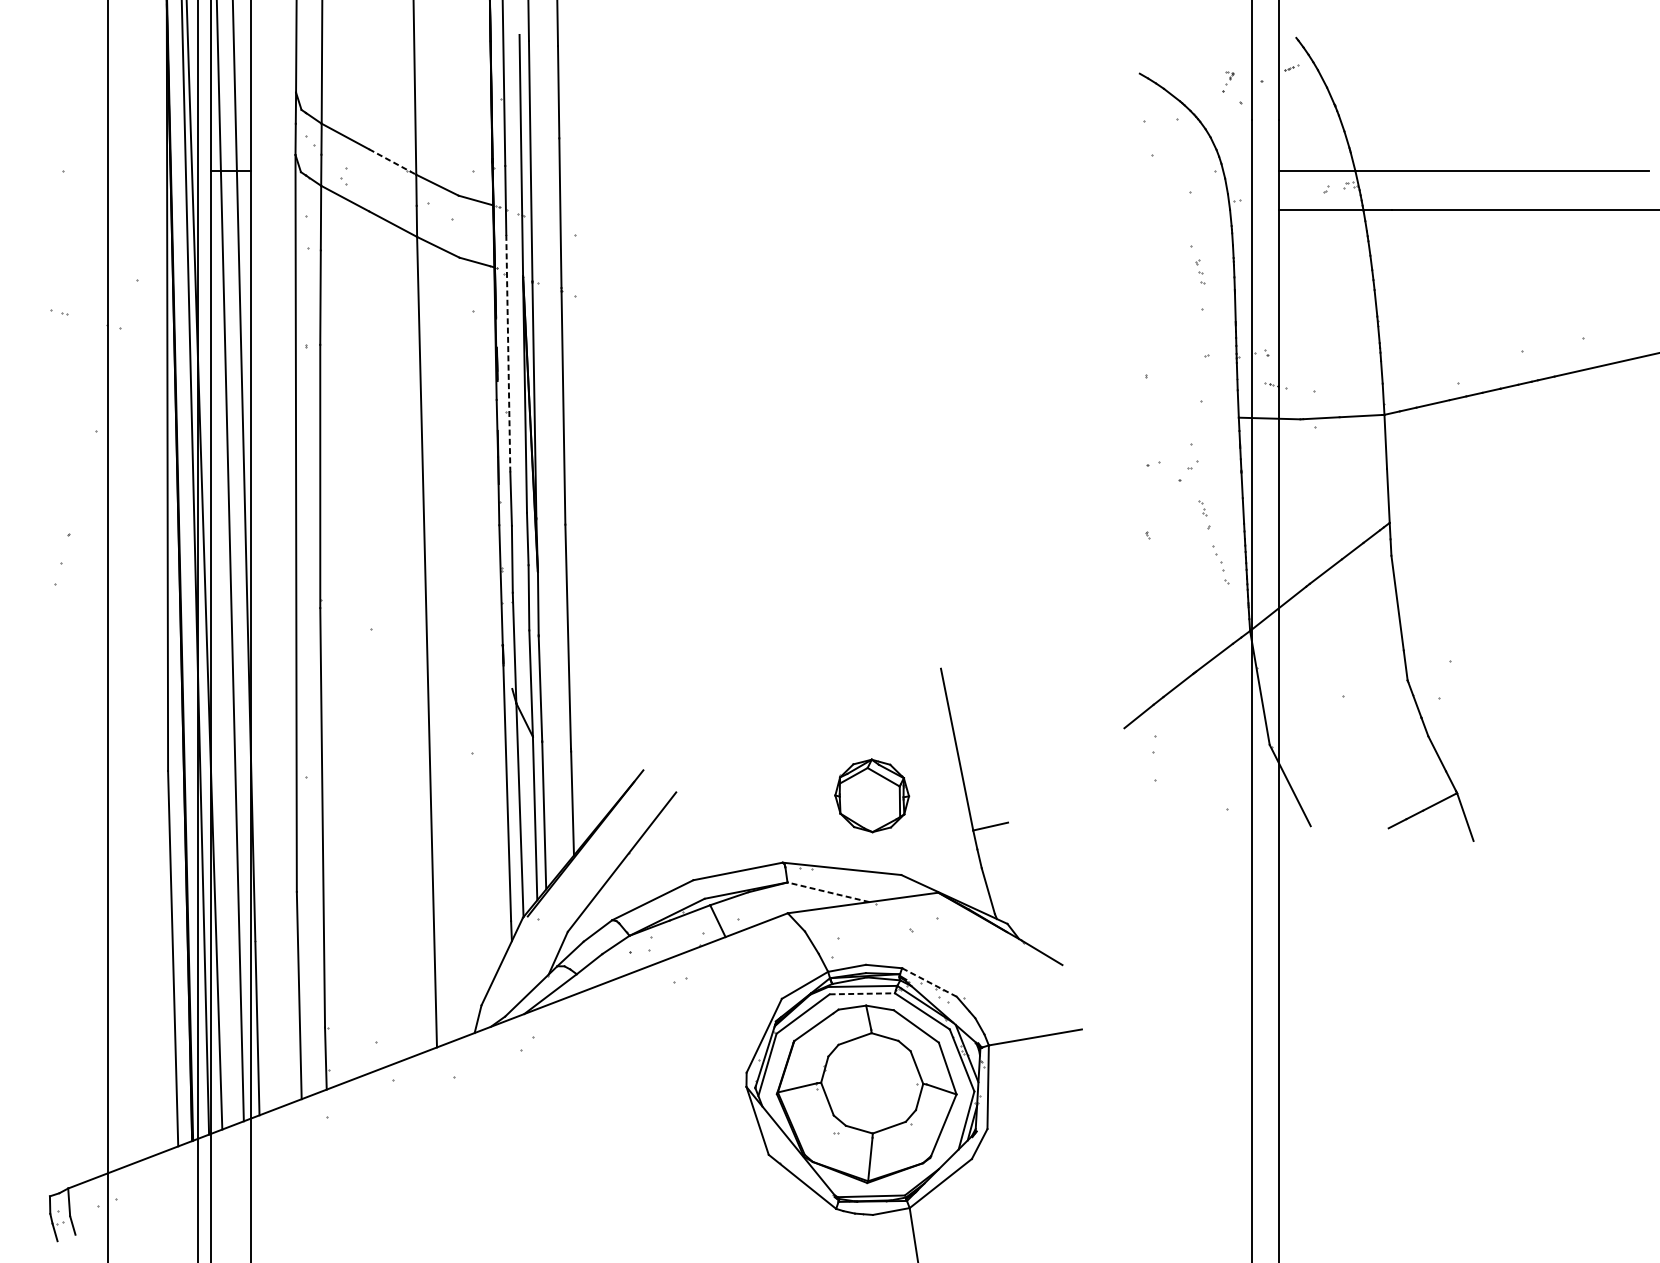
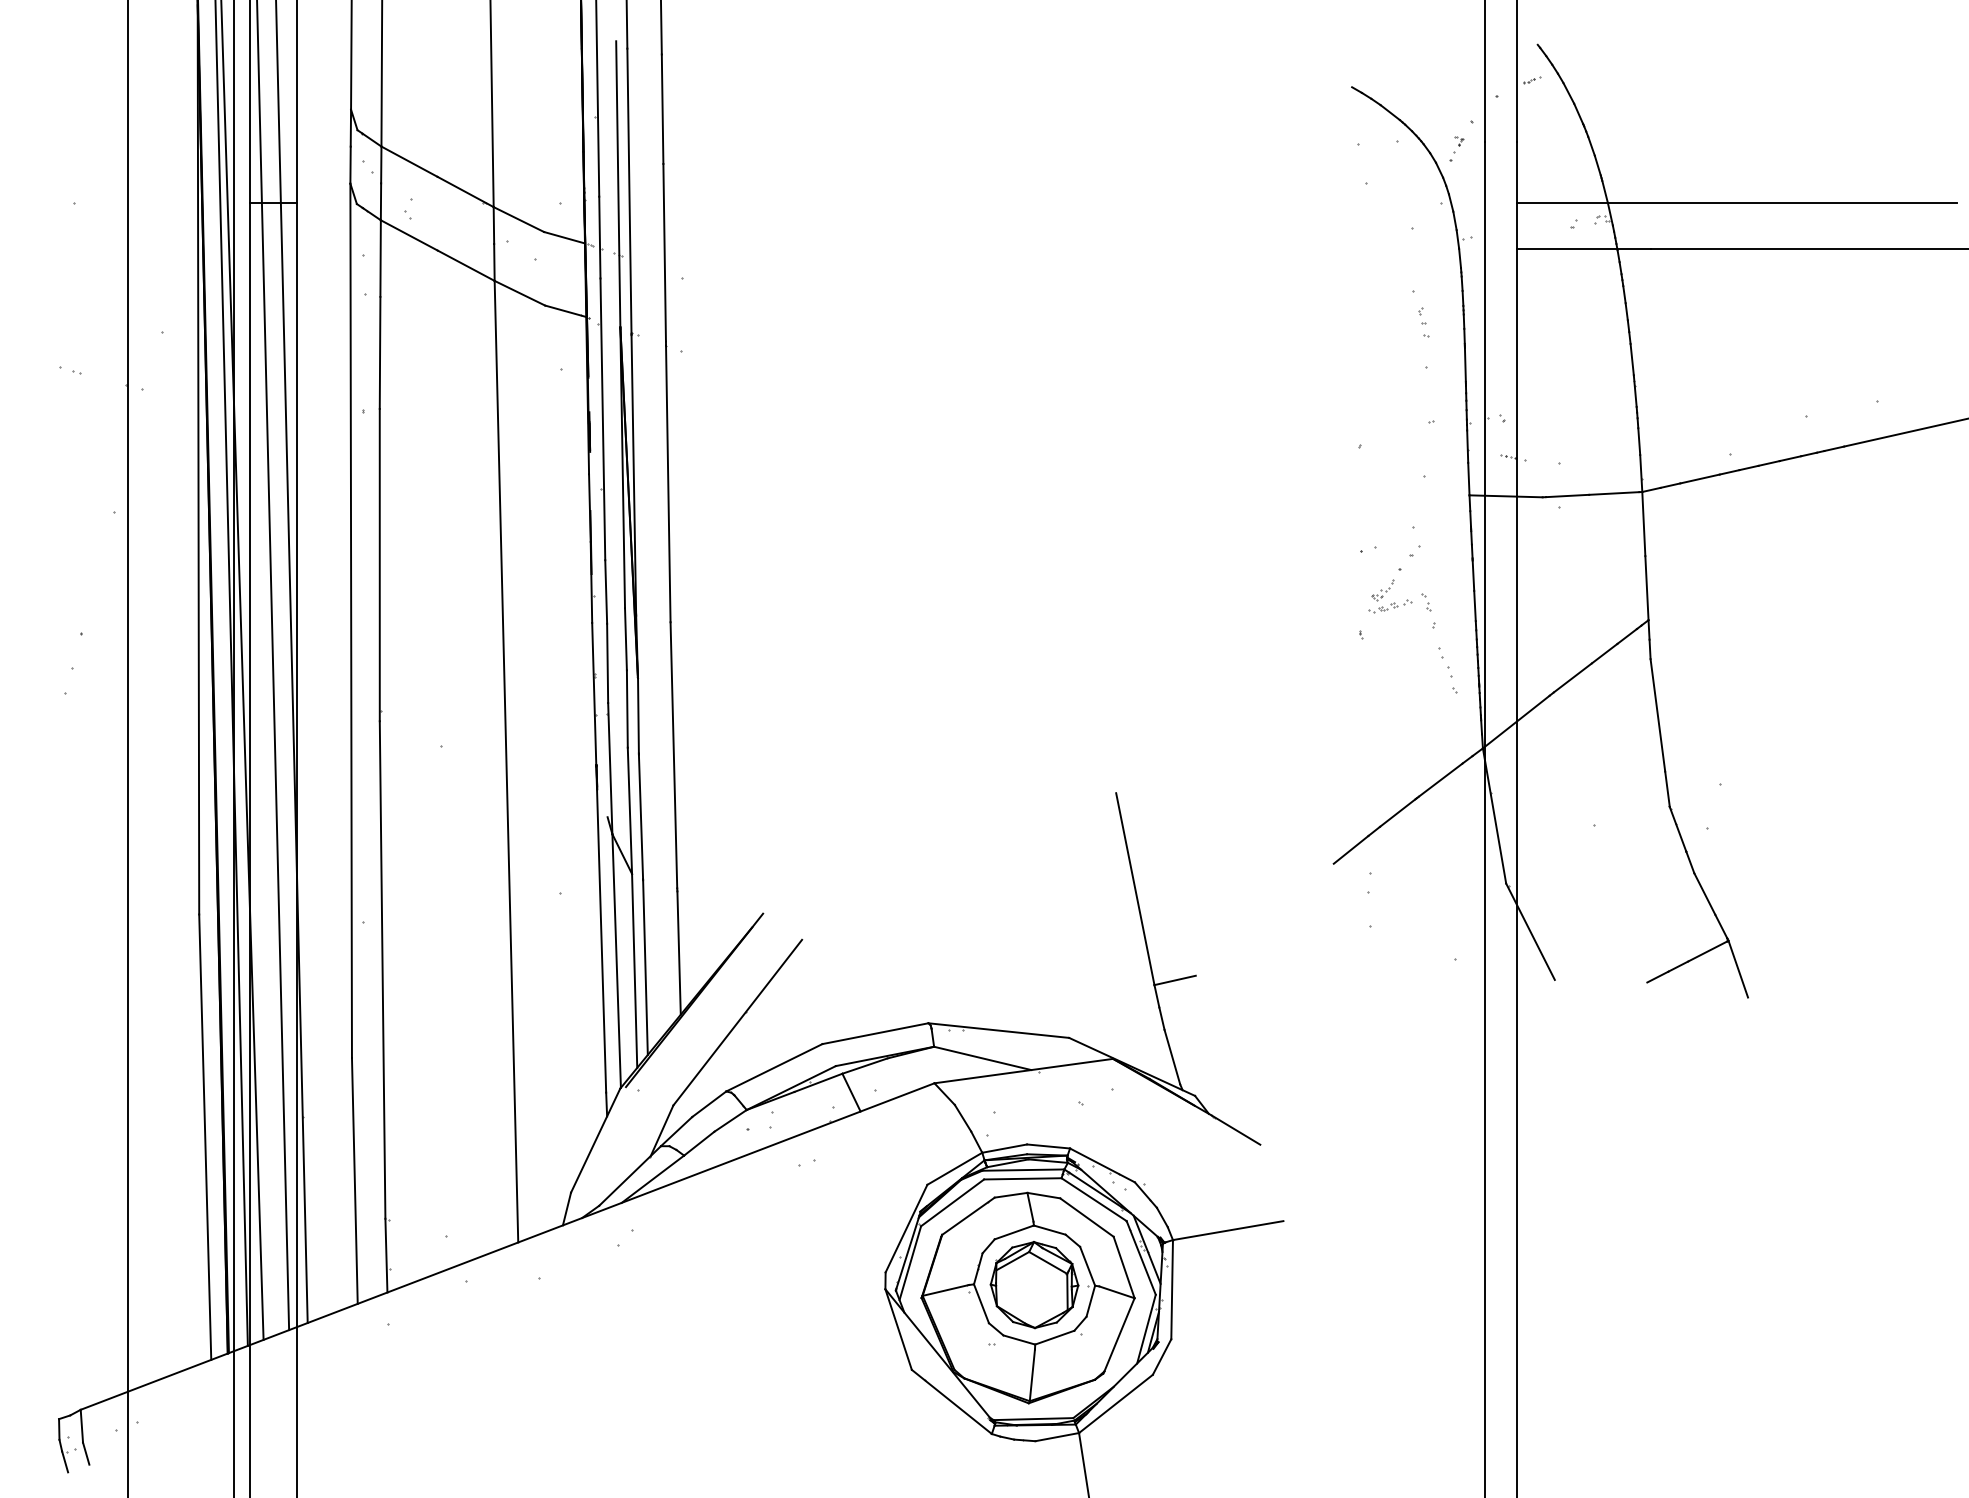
part: (1227, 81) -> (1456, 148), moved
line: (392, 161) -> (465, 191), dashed -> solid
line: (508, 353) -> (602, 419), dashed -> solid
part: (1172, 502) -> (1390, 596), added
part: (872, 796) -> (1034, 1285), moved
line: (828, 892) -> (982, 1058), dashed -> solid
line: (929, 982) -> (1102, 1165), dashed -> solid
line: (862, 993) -> (1022, 1178), dashed -> solid

